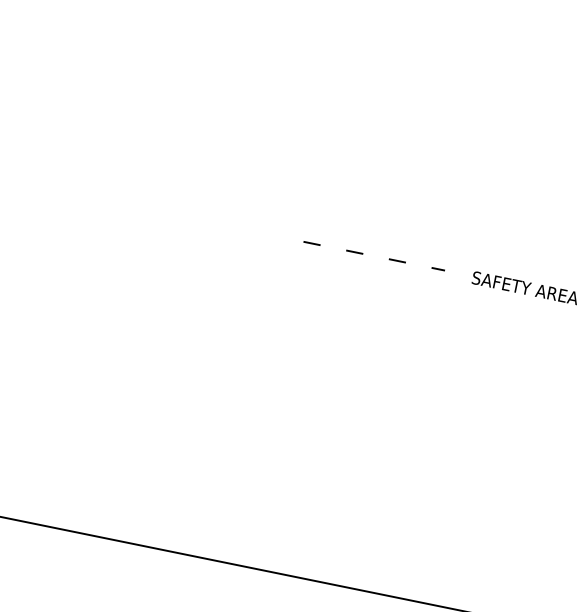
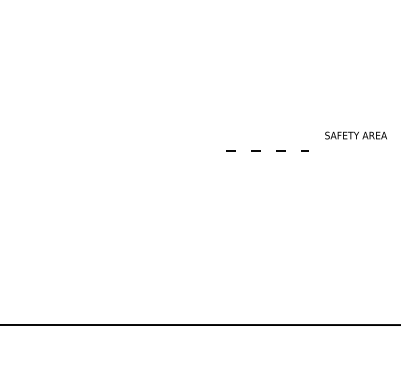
line: (363, 253) -> (260, 150), moved

